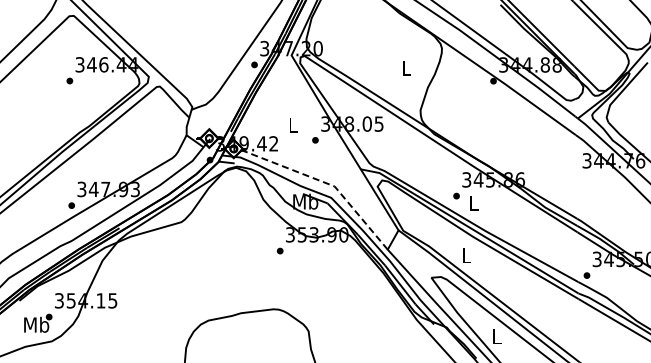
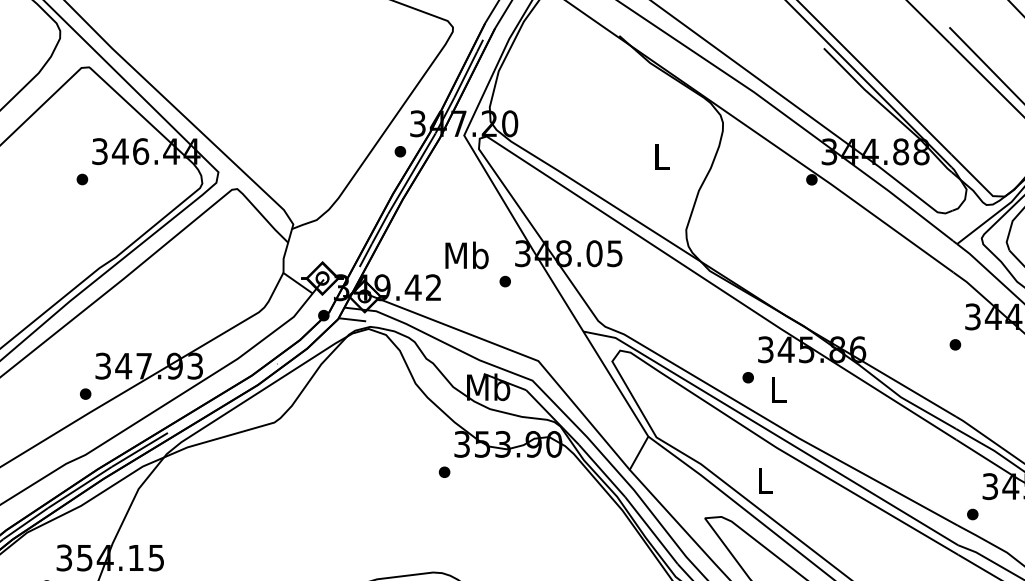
text: (292, 125) -> (465, 256), L -> Mb
part: (576, 176) -> (954, 343), added
line: (323, 182) -> (519, 354), dashed -> solid

